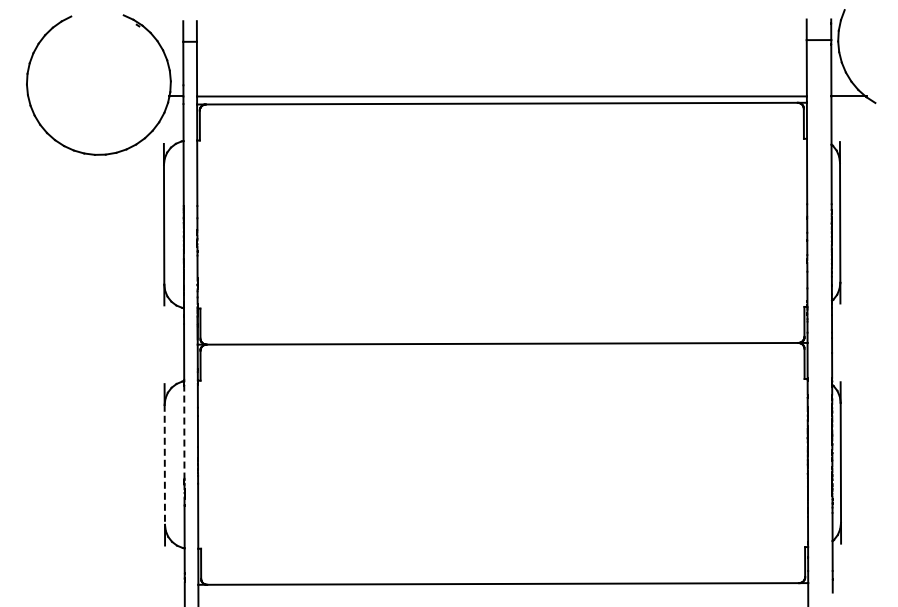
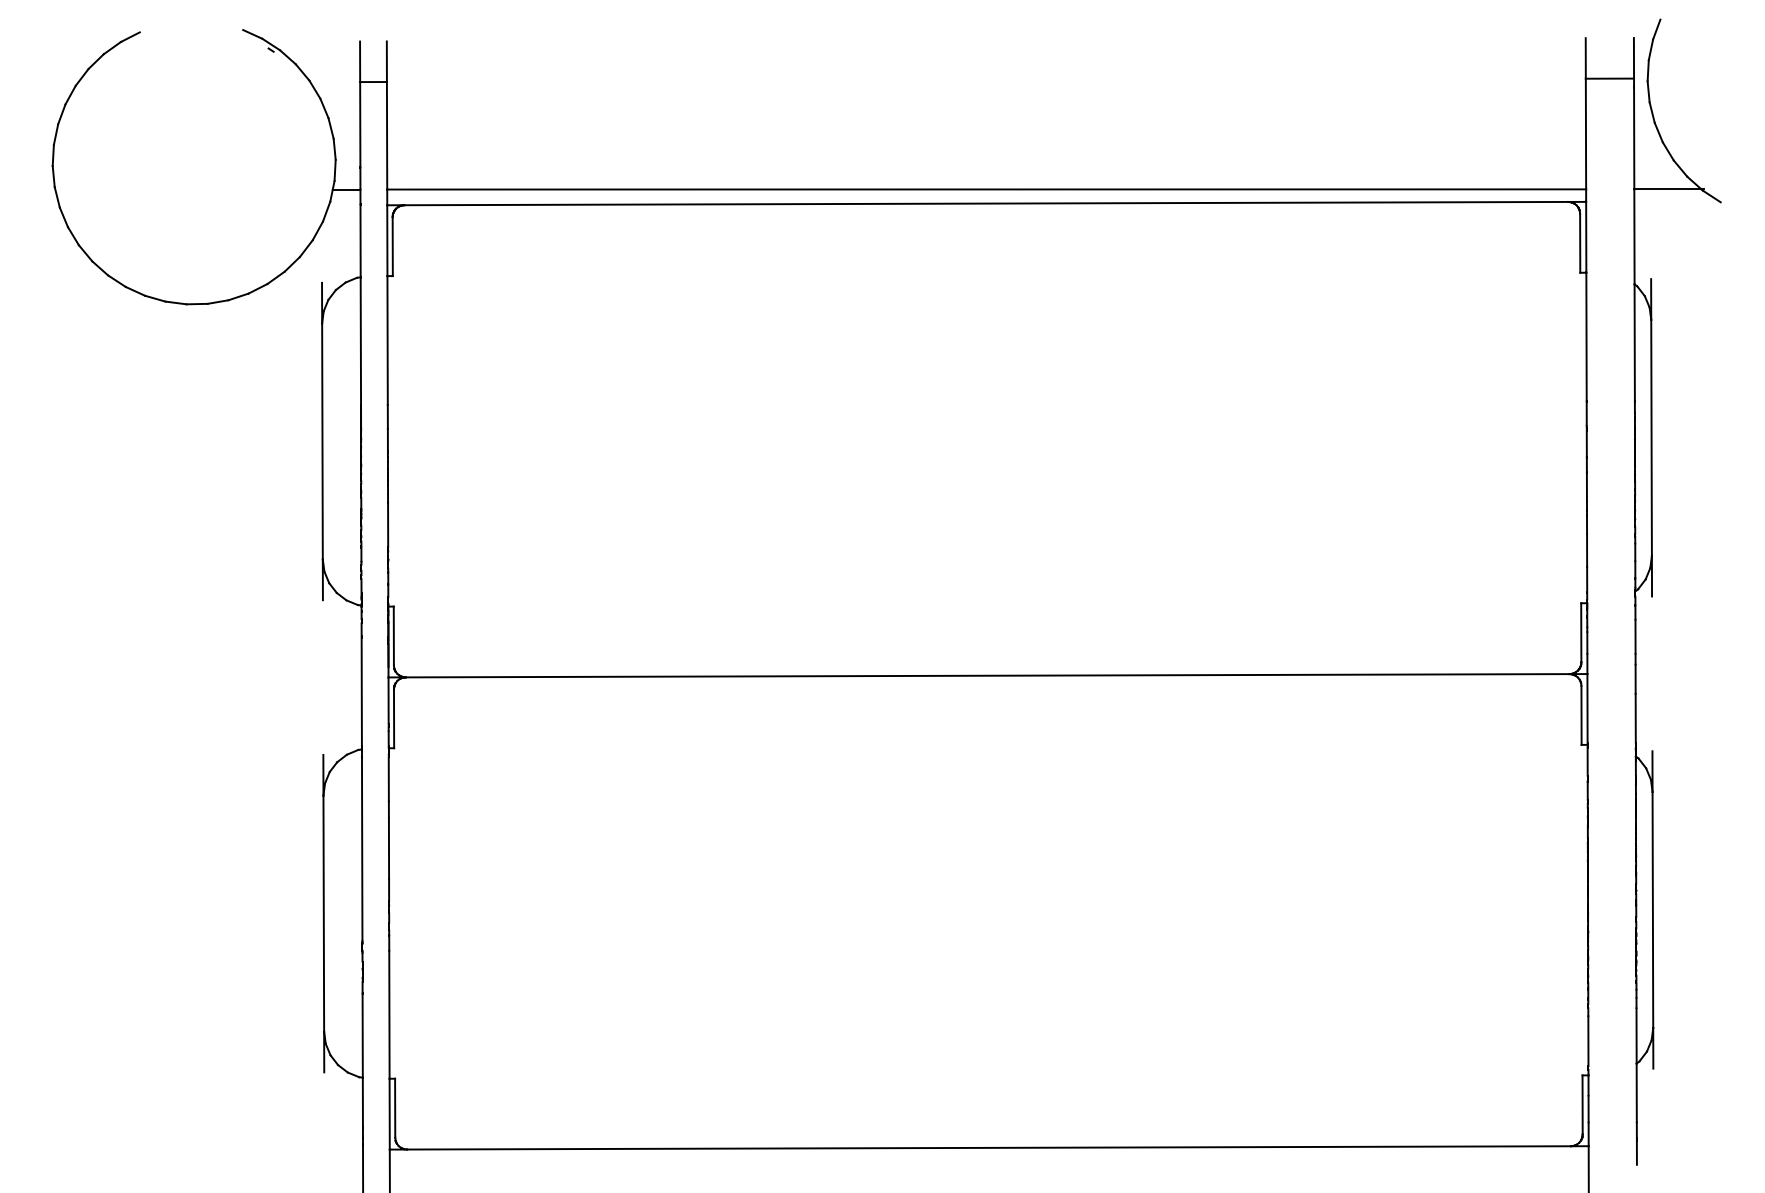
line: (184, 432) -> (362, 850), dashed -> solid
line: (164, 465) -> (323, 914), dashed -> solid

